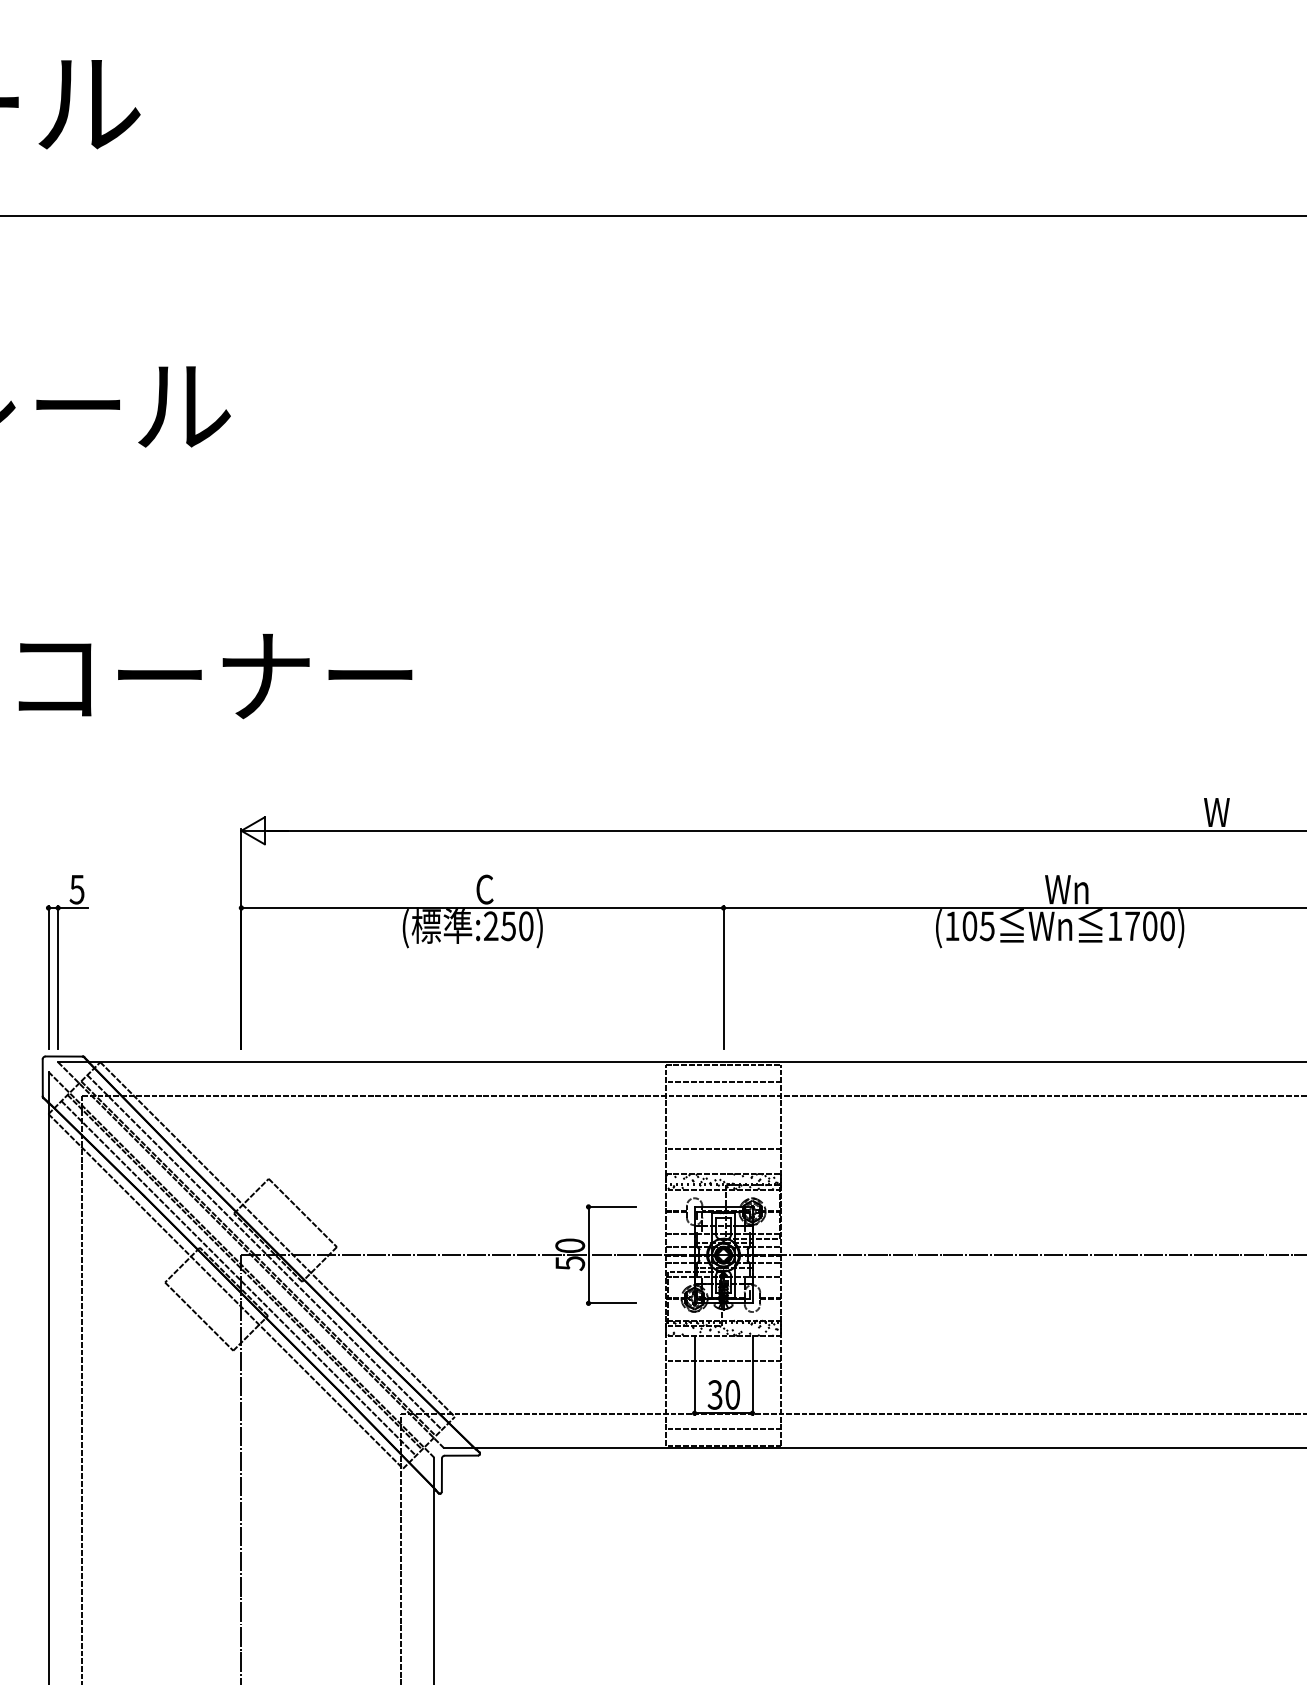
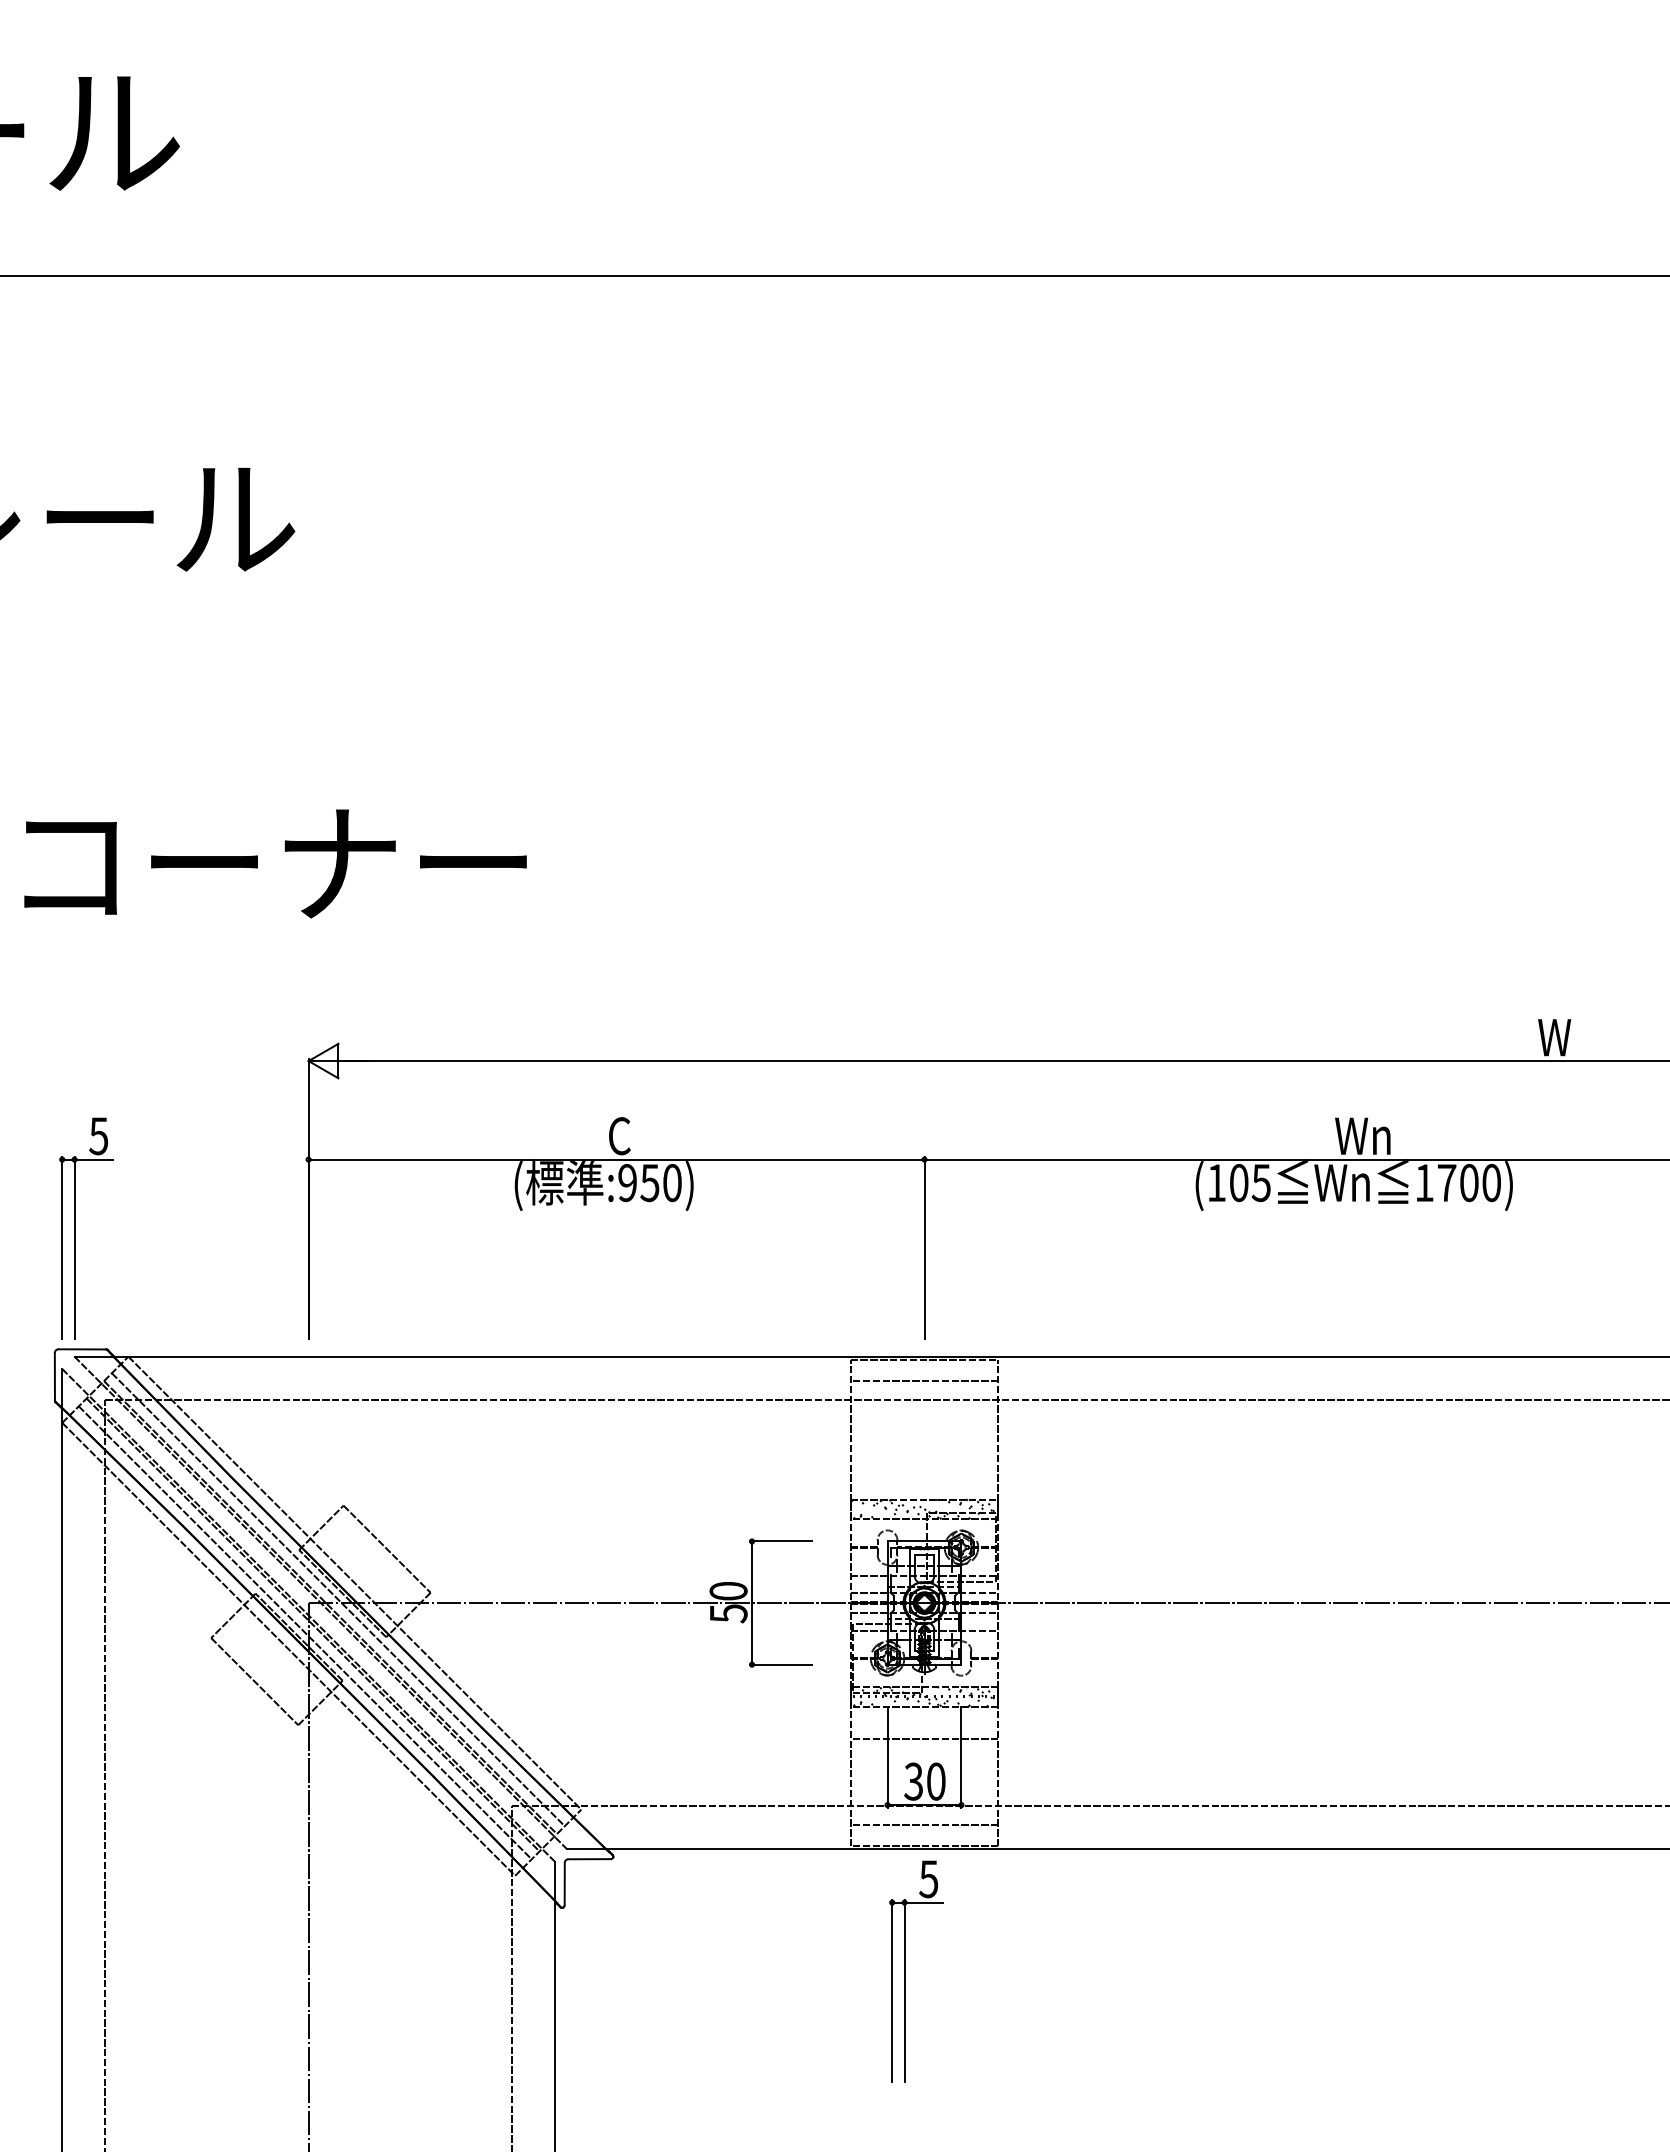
text: (491, 926) -> (627, 1183), :250) -> :950)
line: (723, 1149) -> (924, 1467), removed
part: (708, 1543) -> (905, 1971), added

